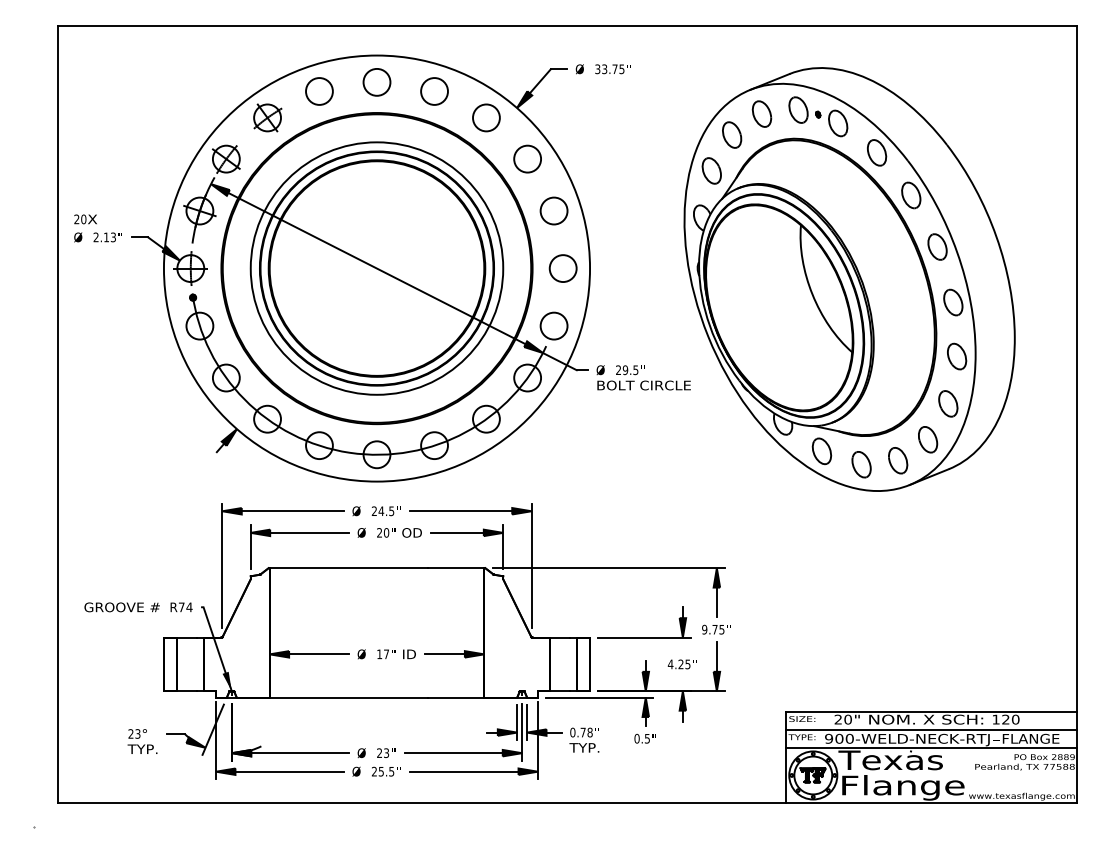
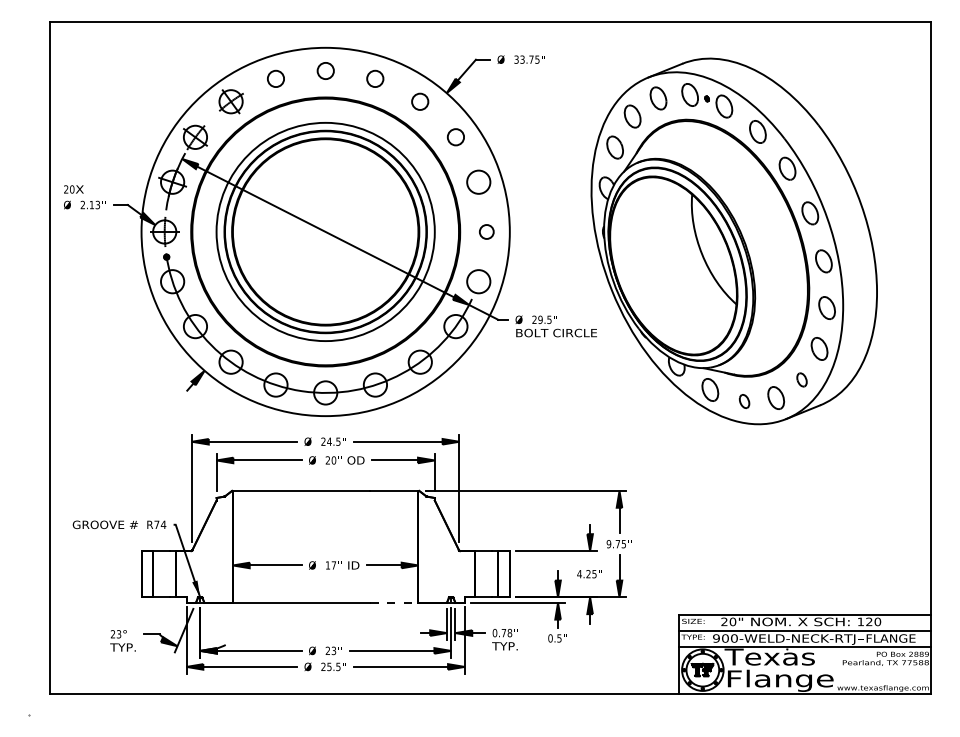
circle: (376, 81) -> (325, 70), size x0.7
circle: (318, 91) -> (275, 78), size x0.7
circle: (433, 91) -> (374, 78), size x0.7
circle: (485, 117) -> (419, 101), size x0.7
circle: (527, 158) -> (455, 136), size x0.7
circle: (563, 268) -> (486, 231), size x0.6
part: (927, 439) -> (801, 379), size x0.6
part: (861, 464) -> (744, 401), size x0.6
line: (456, 697) -> (394, 602), solid -> dashed

